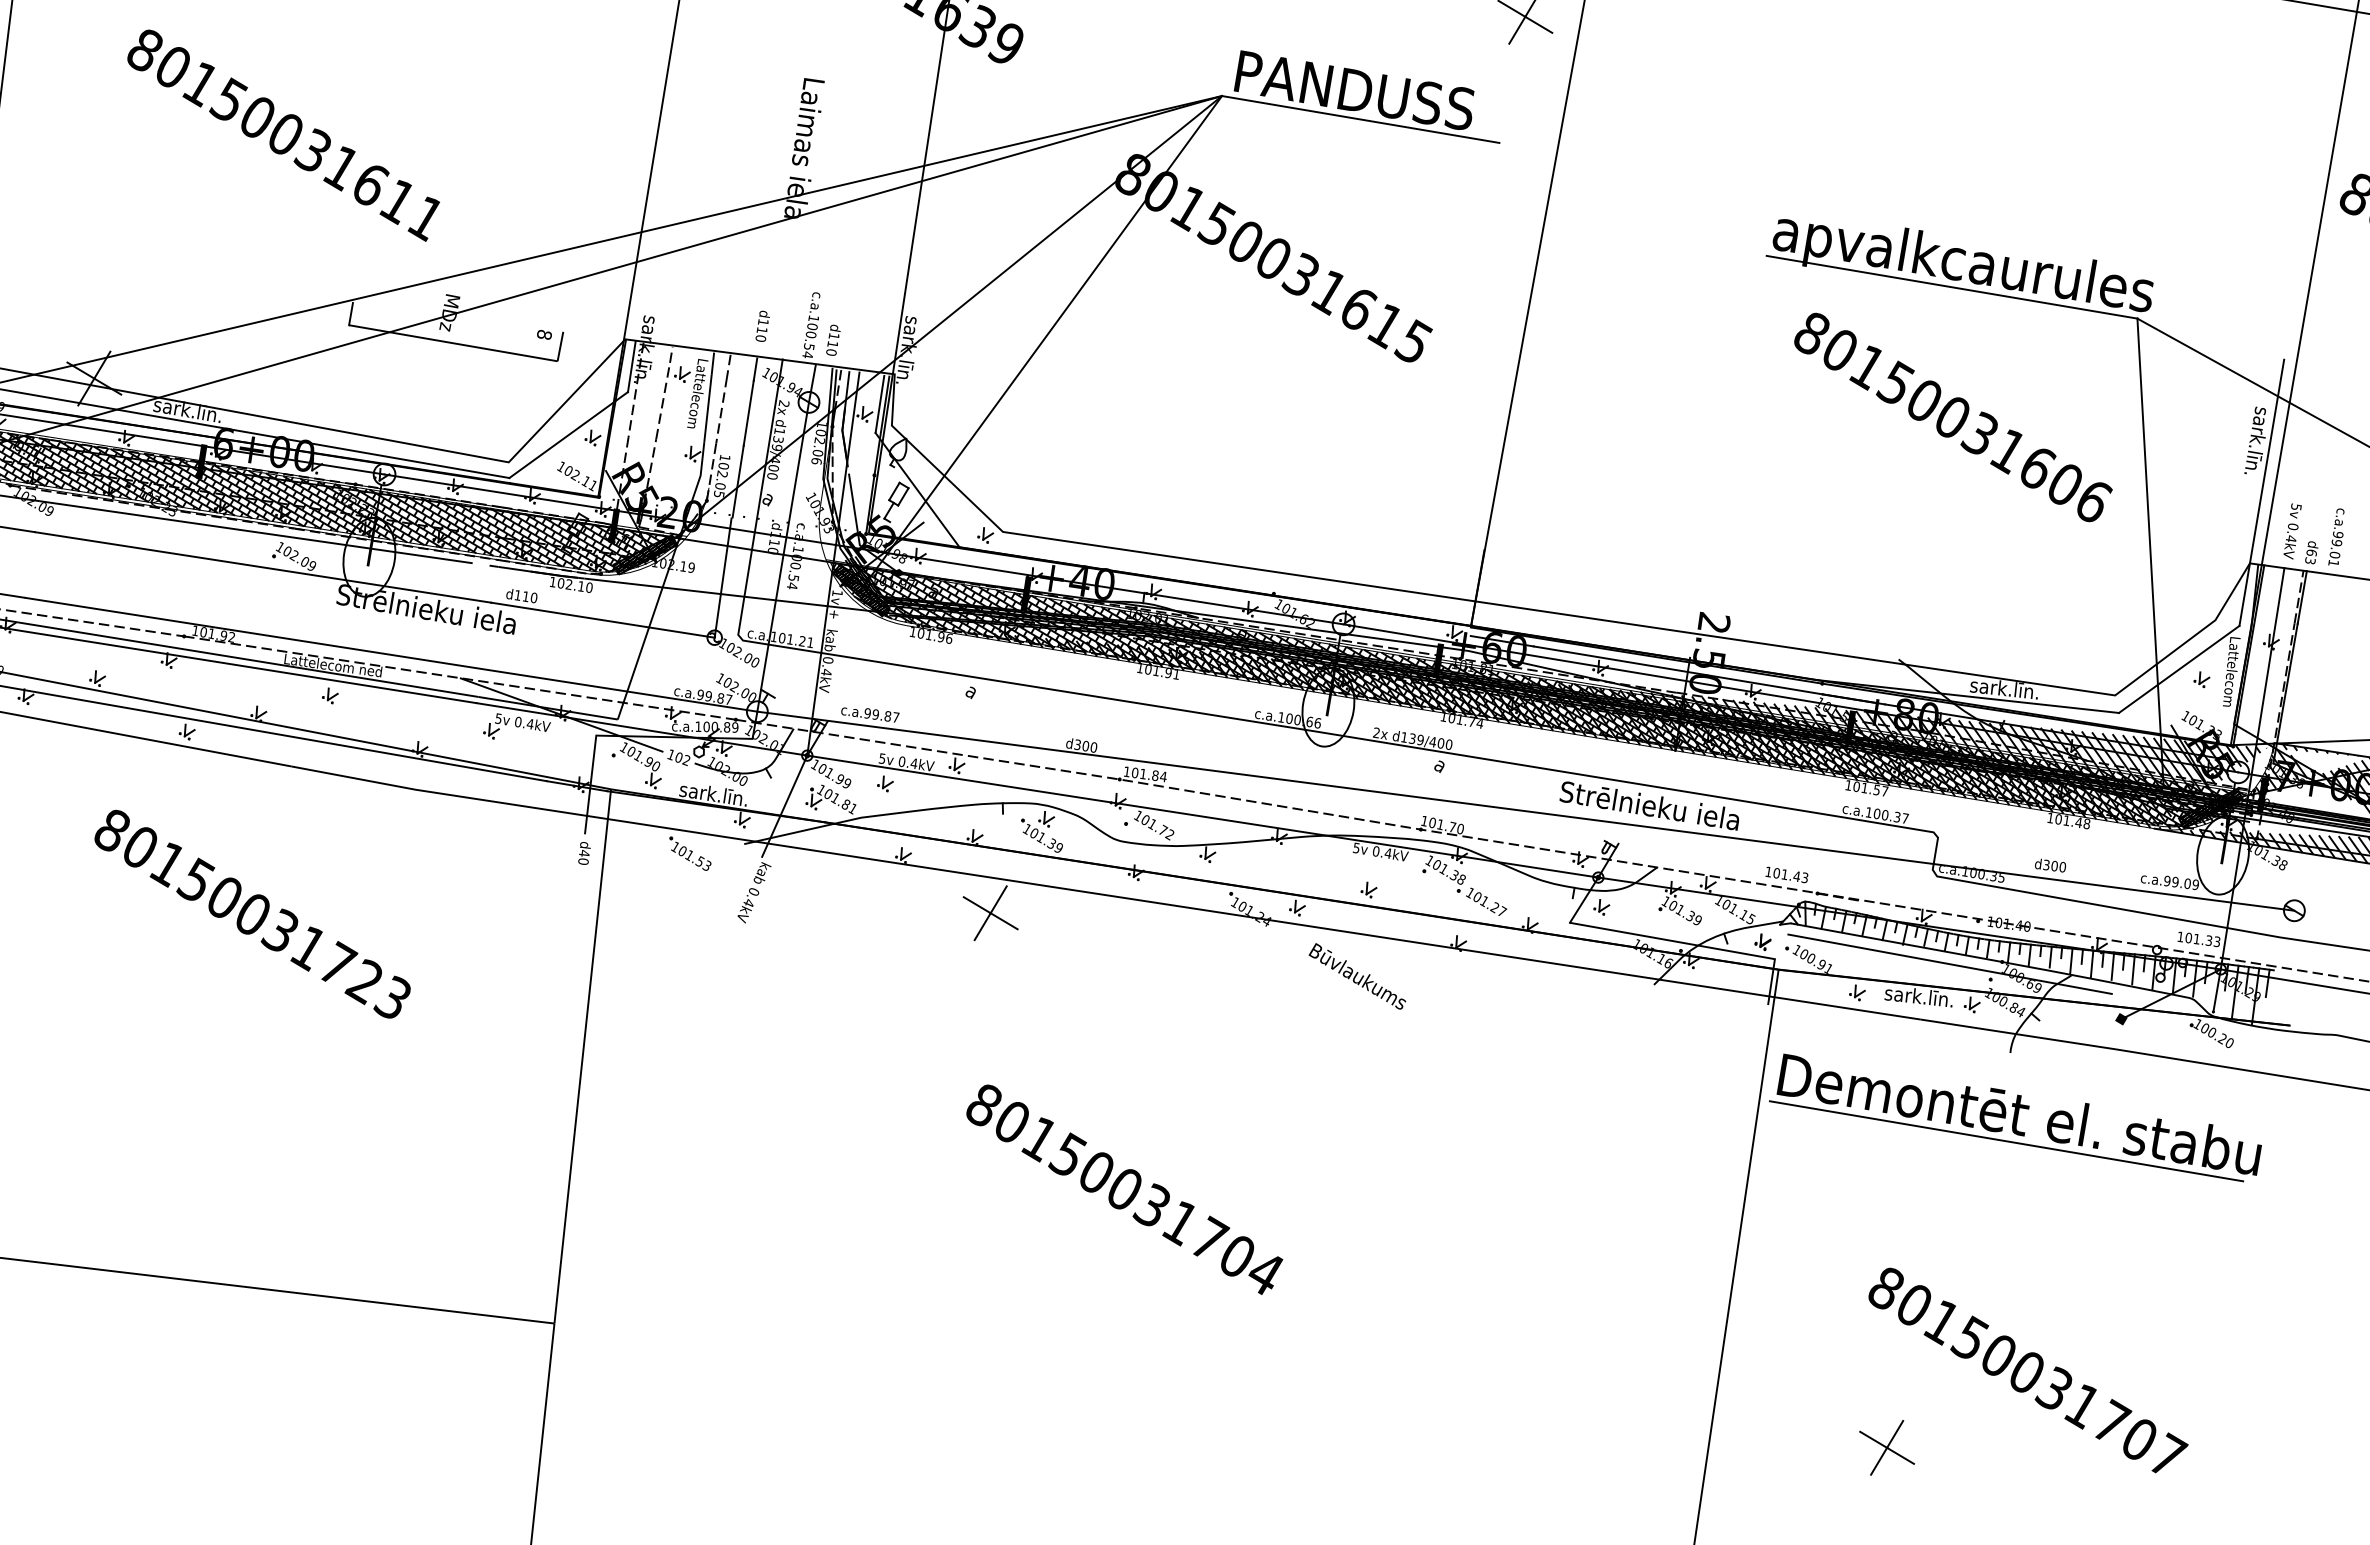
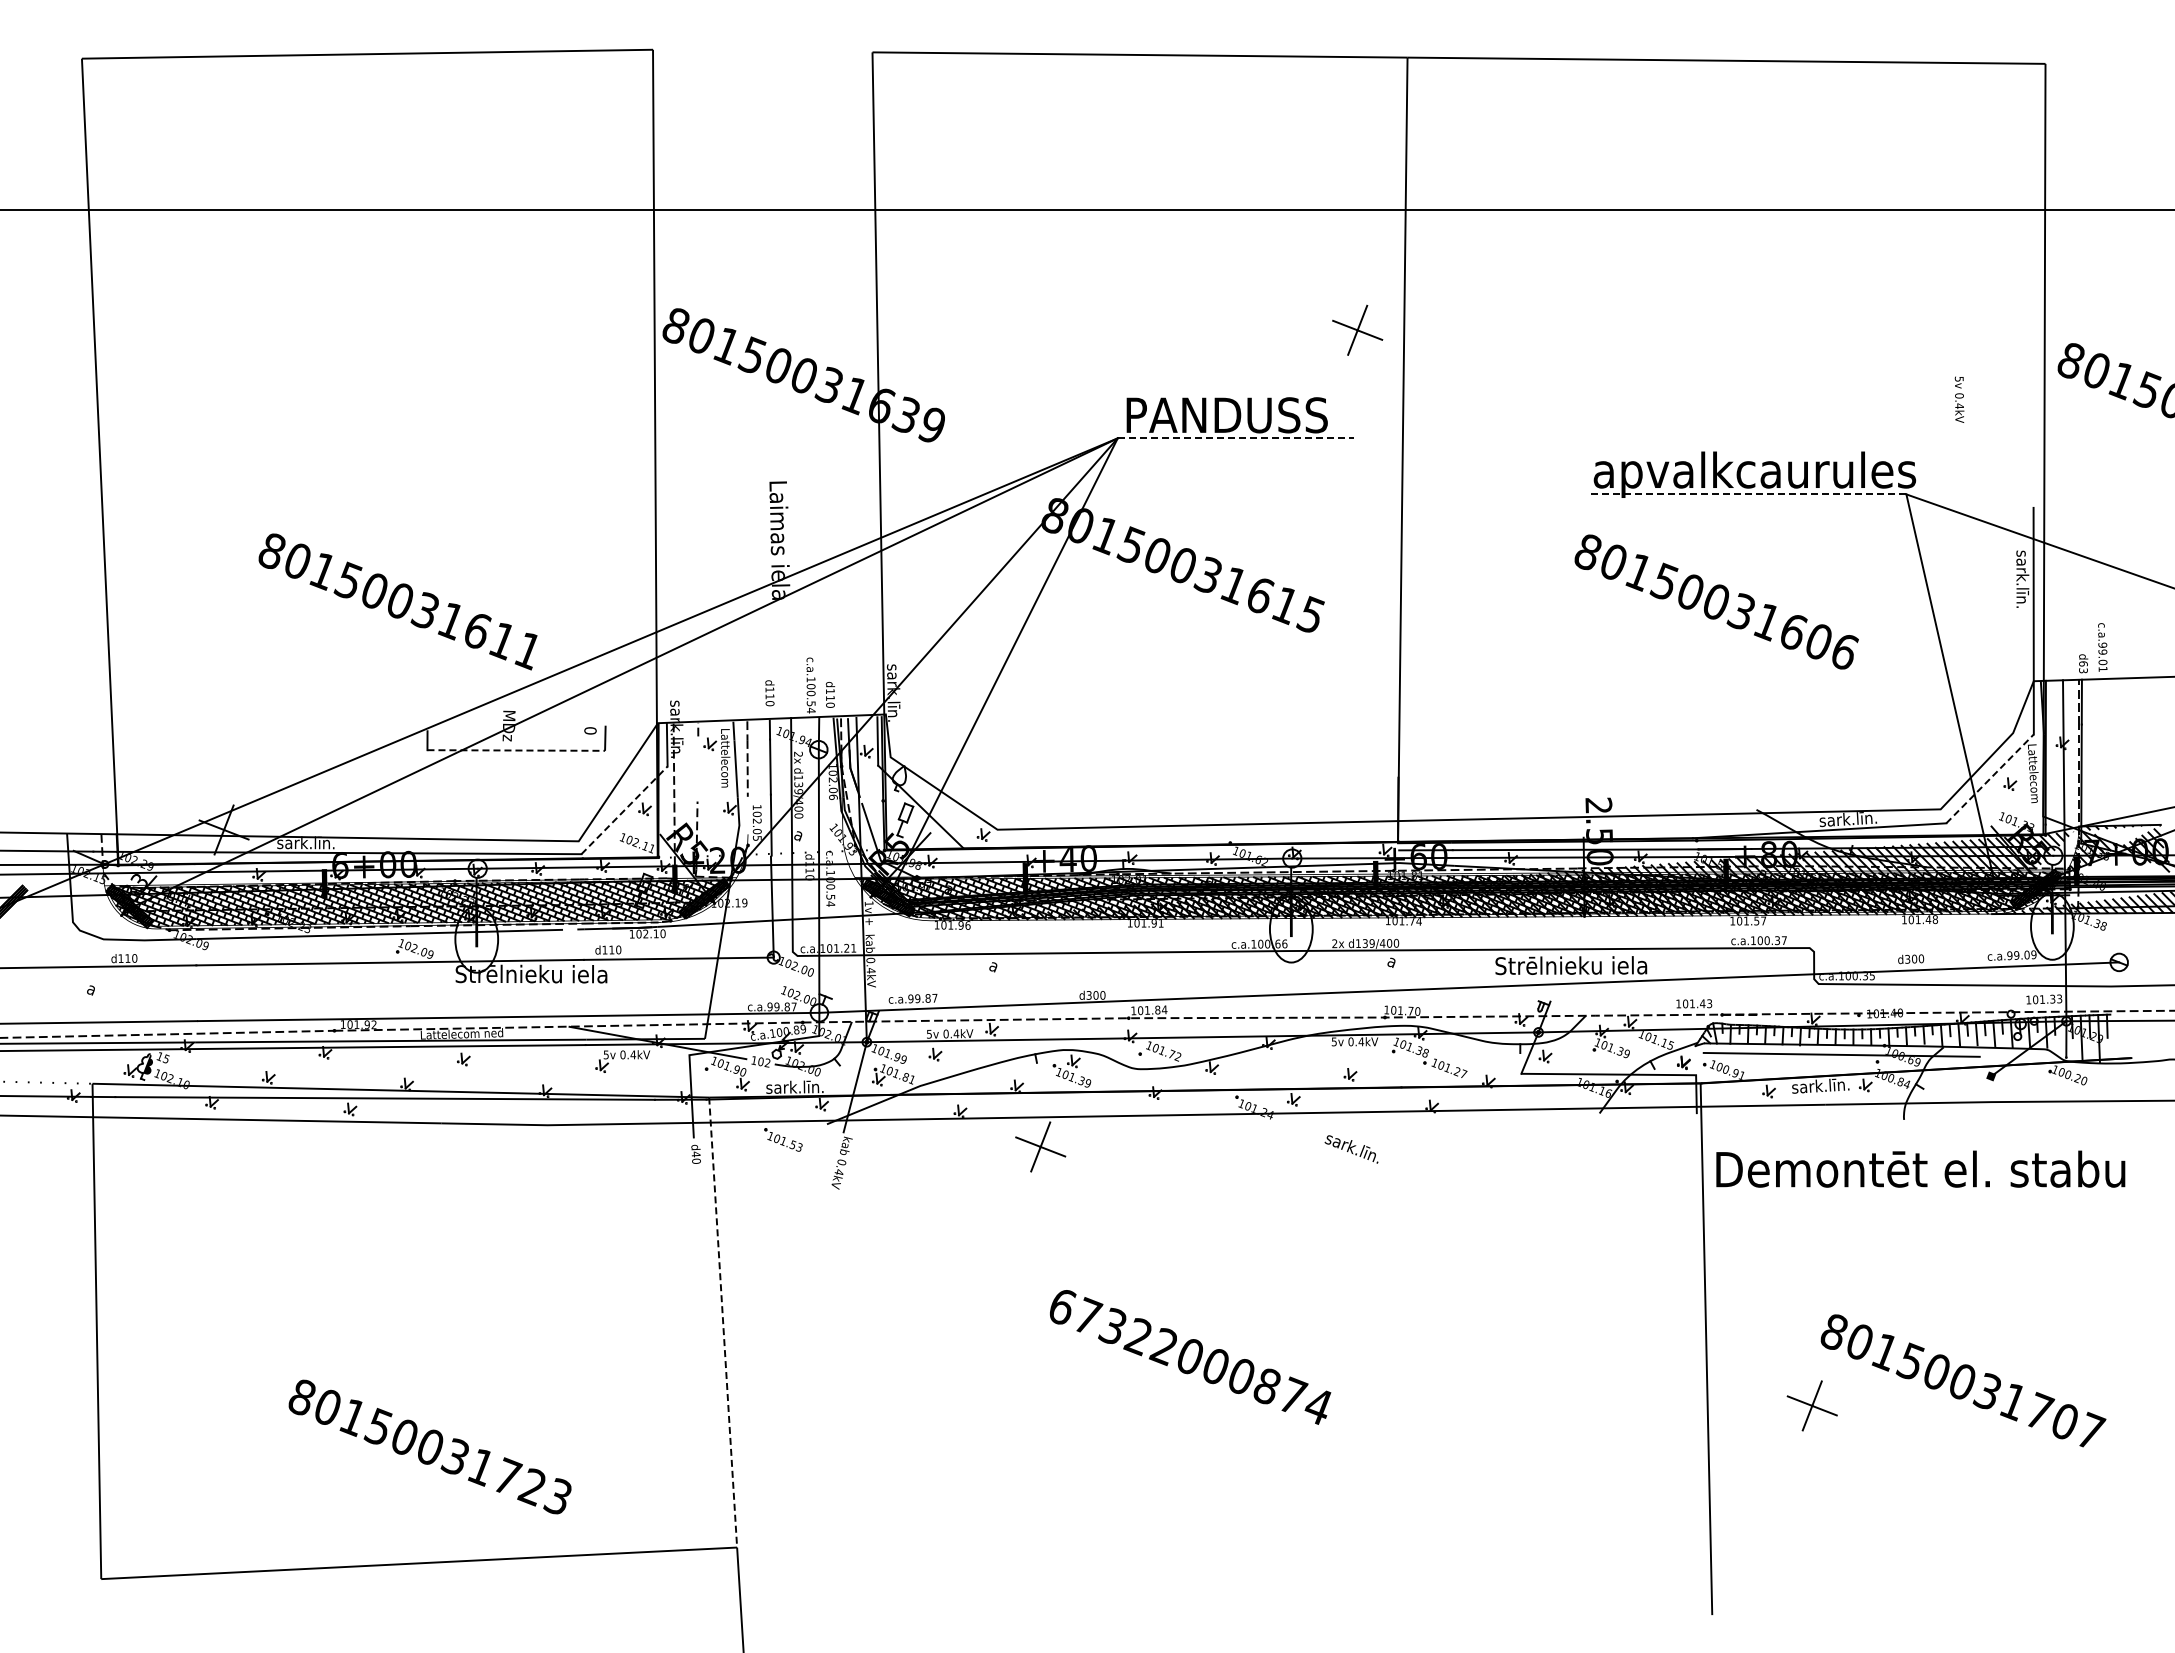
line: (1361, 119) -> (1236, 438), solid -> dashed
text: (282, 134) -> (397, 601), moved
line: (1951, 287) -> (1748, 494), solid -> dashed
text: (544, 334) -> (590, 730), 8 -> 0
line: (453, 343) -> (516, 750), solid -> dashed
line: (662, 400) -> (697, 768), removed
text: (1952, 416) -> (1716, 601), moved
line: (568, 434) -> (624, 809), solid -> dashed
line: (711, 471) -> (747, 820), removed
text: (2292, 531) -> (1959, 399), moved
line: (2179, 669) -> (1990, 778), solid -> dashed
text: (252, 913) -> (429, 1446), moved
text: (1356, 975) -> (1352, 1147), Būvlaukums -> sark.līn.
line: (582, 1057) -> (723, 1323), solid -> dashed
line: (2005, 1141) -> (1912, 1193), removed
text: (1111, 1180) -> (1178, 1351), 80150031704 -> 67322000874
part: (1886, 1447) -> (1811, 1405), moved

